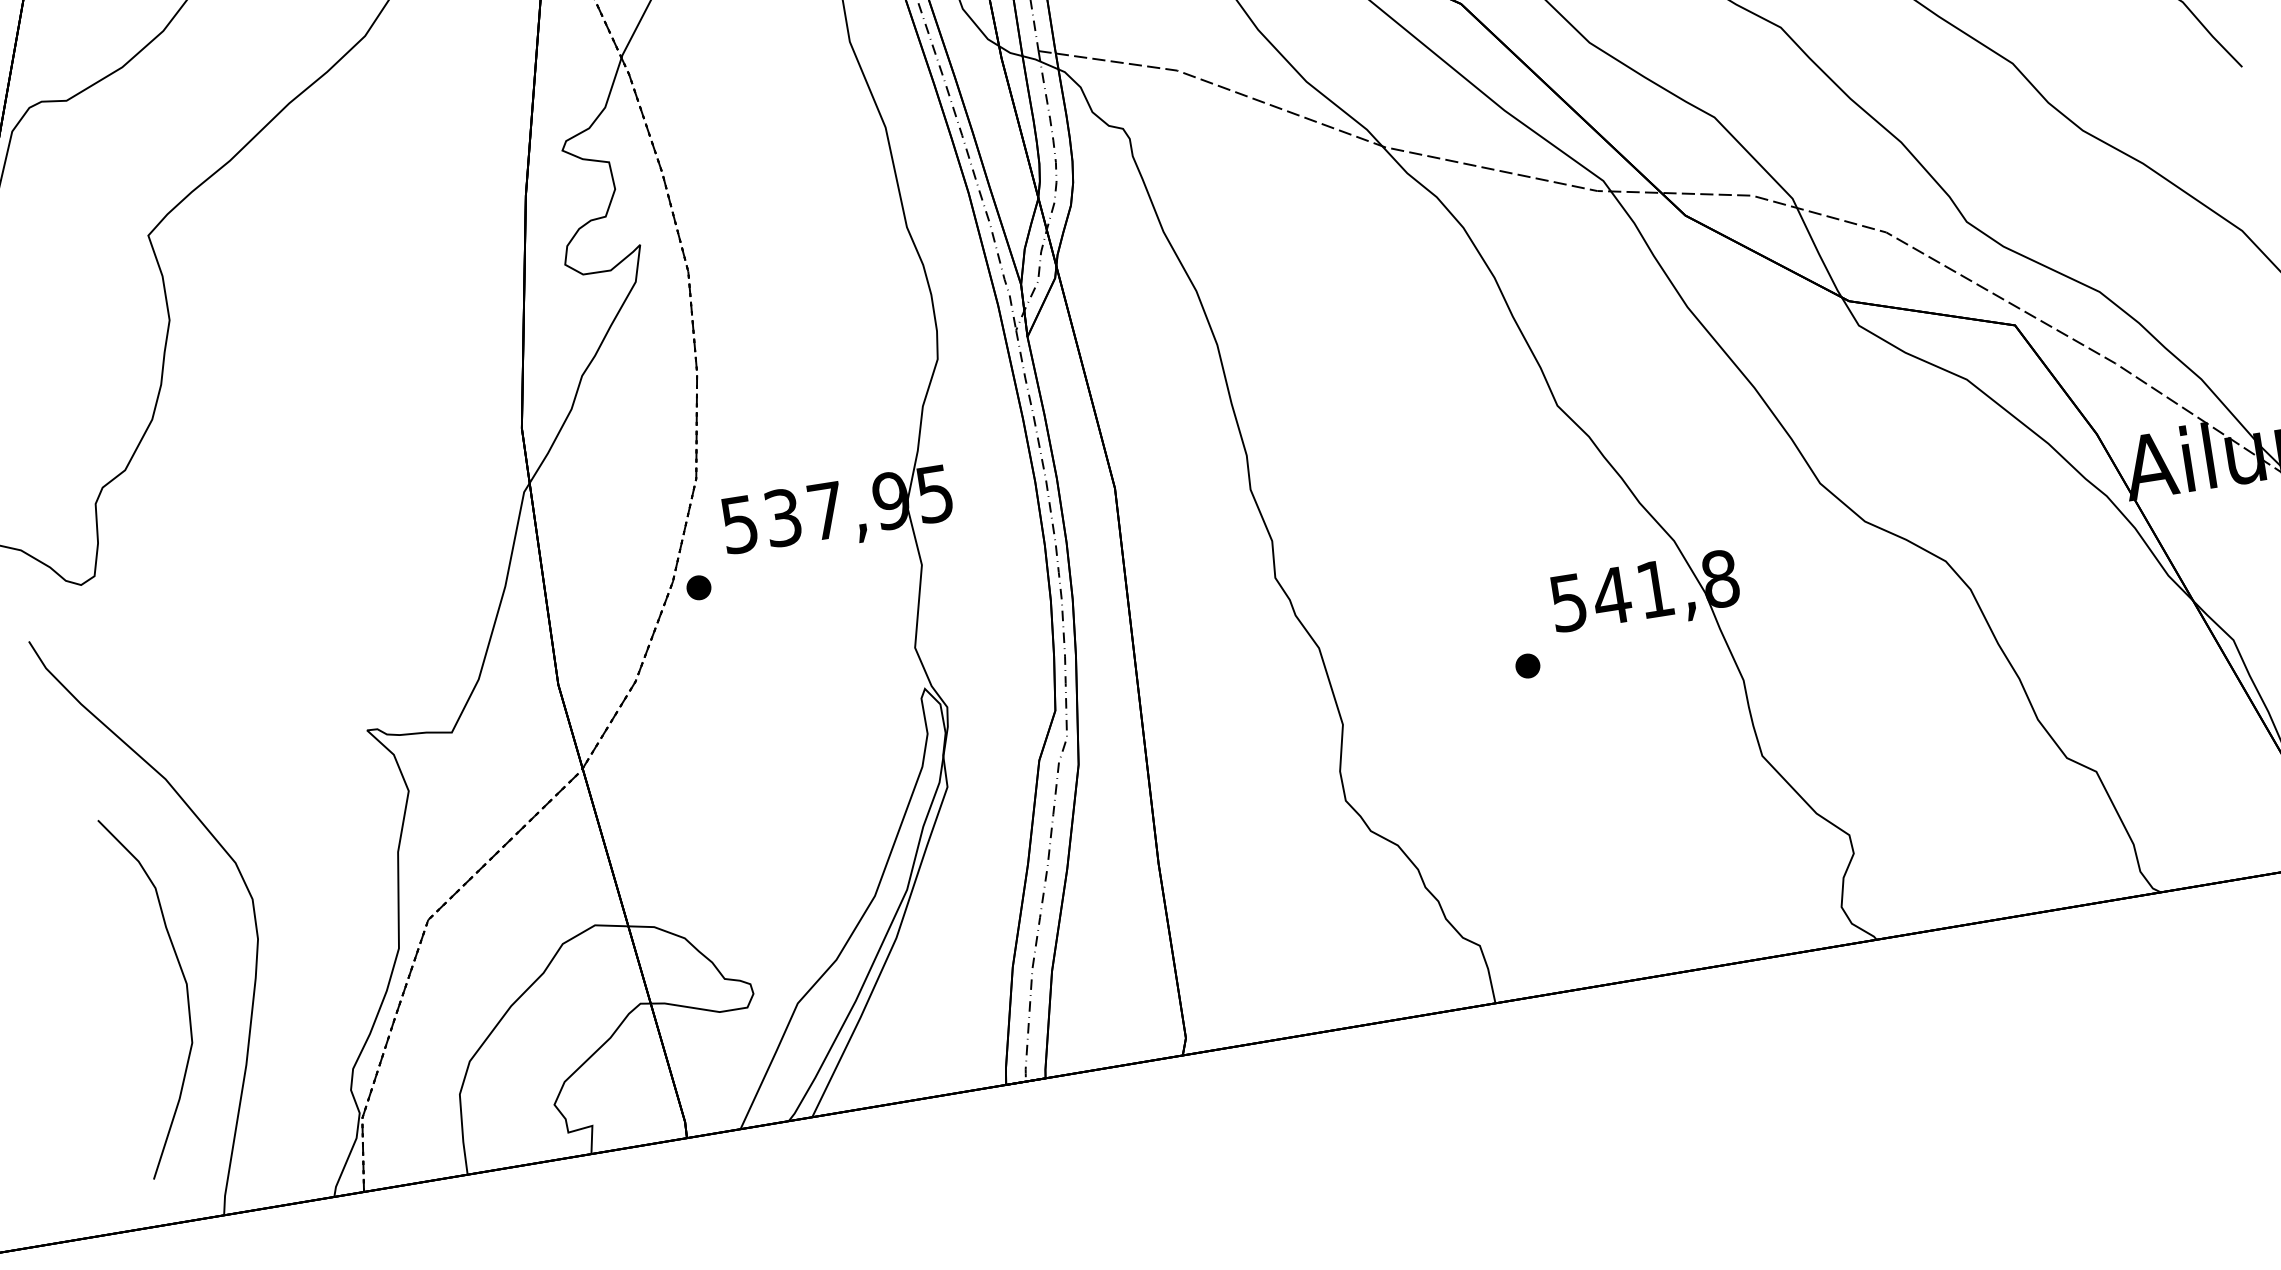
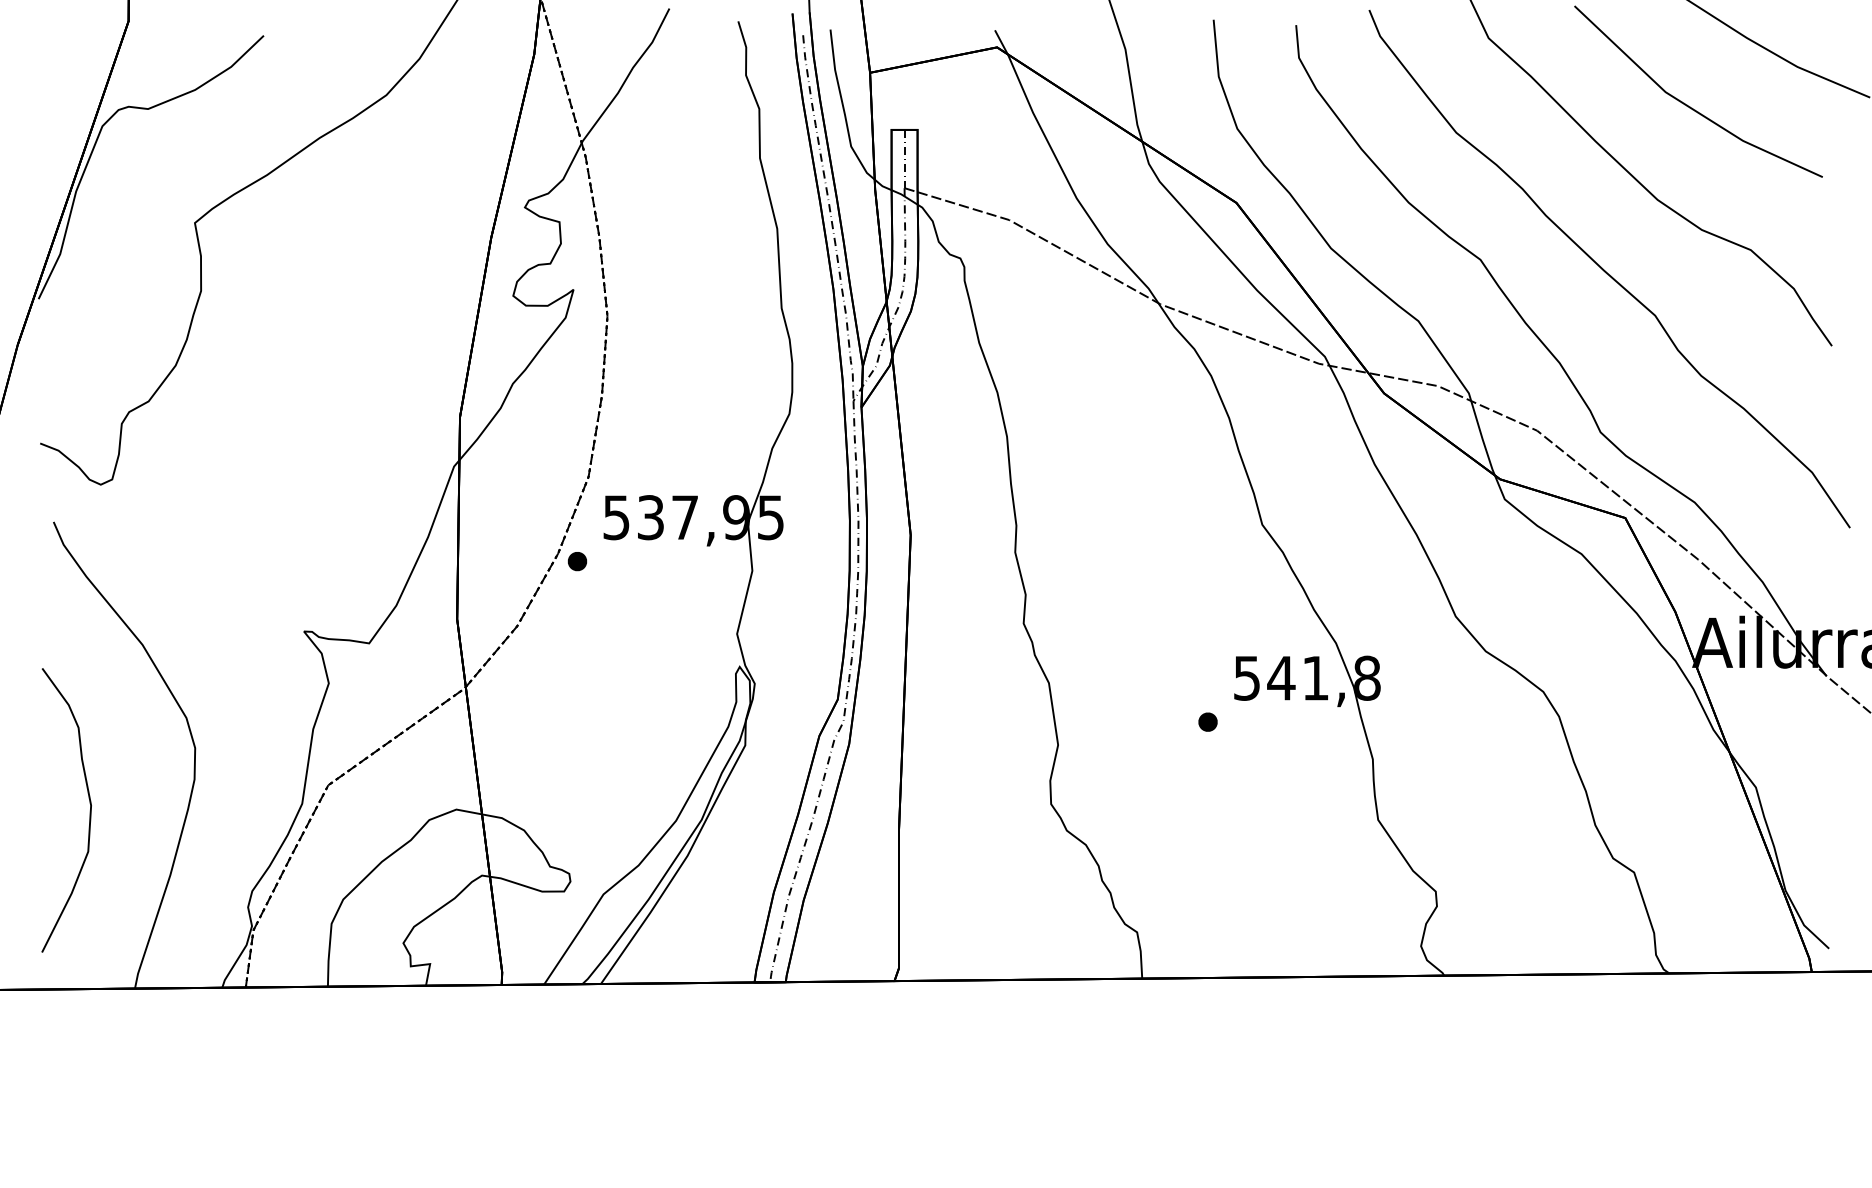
curve: (185, 991) -> (89, 811), moved

